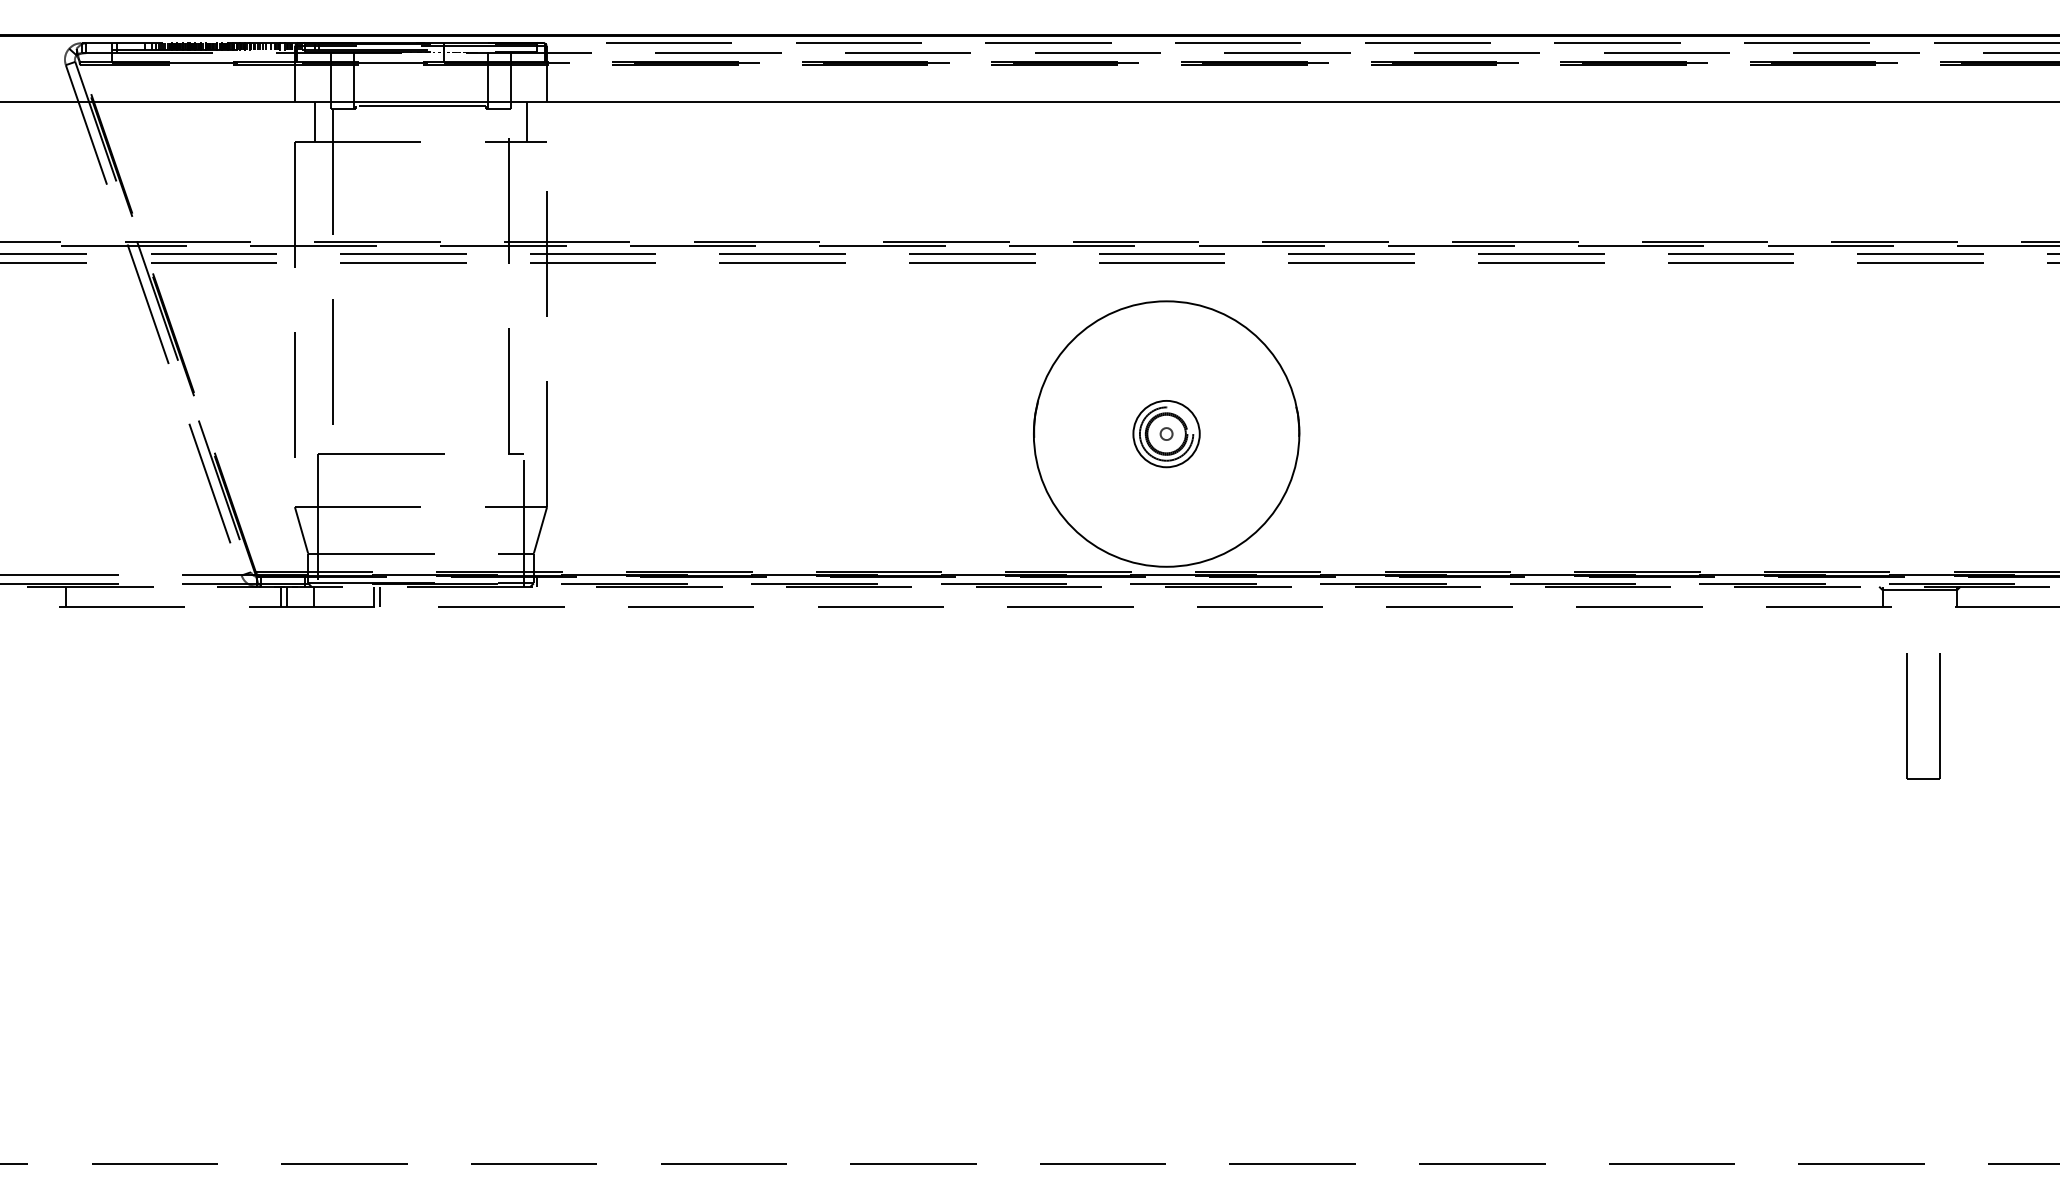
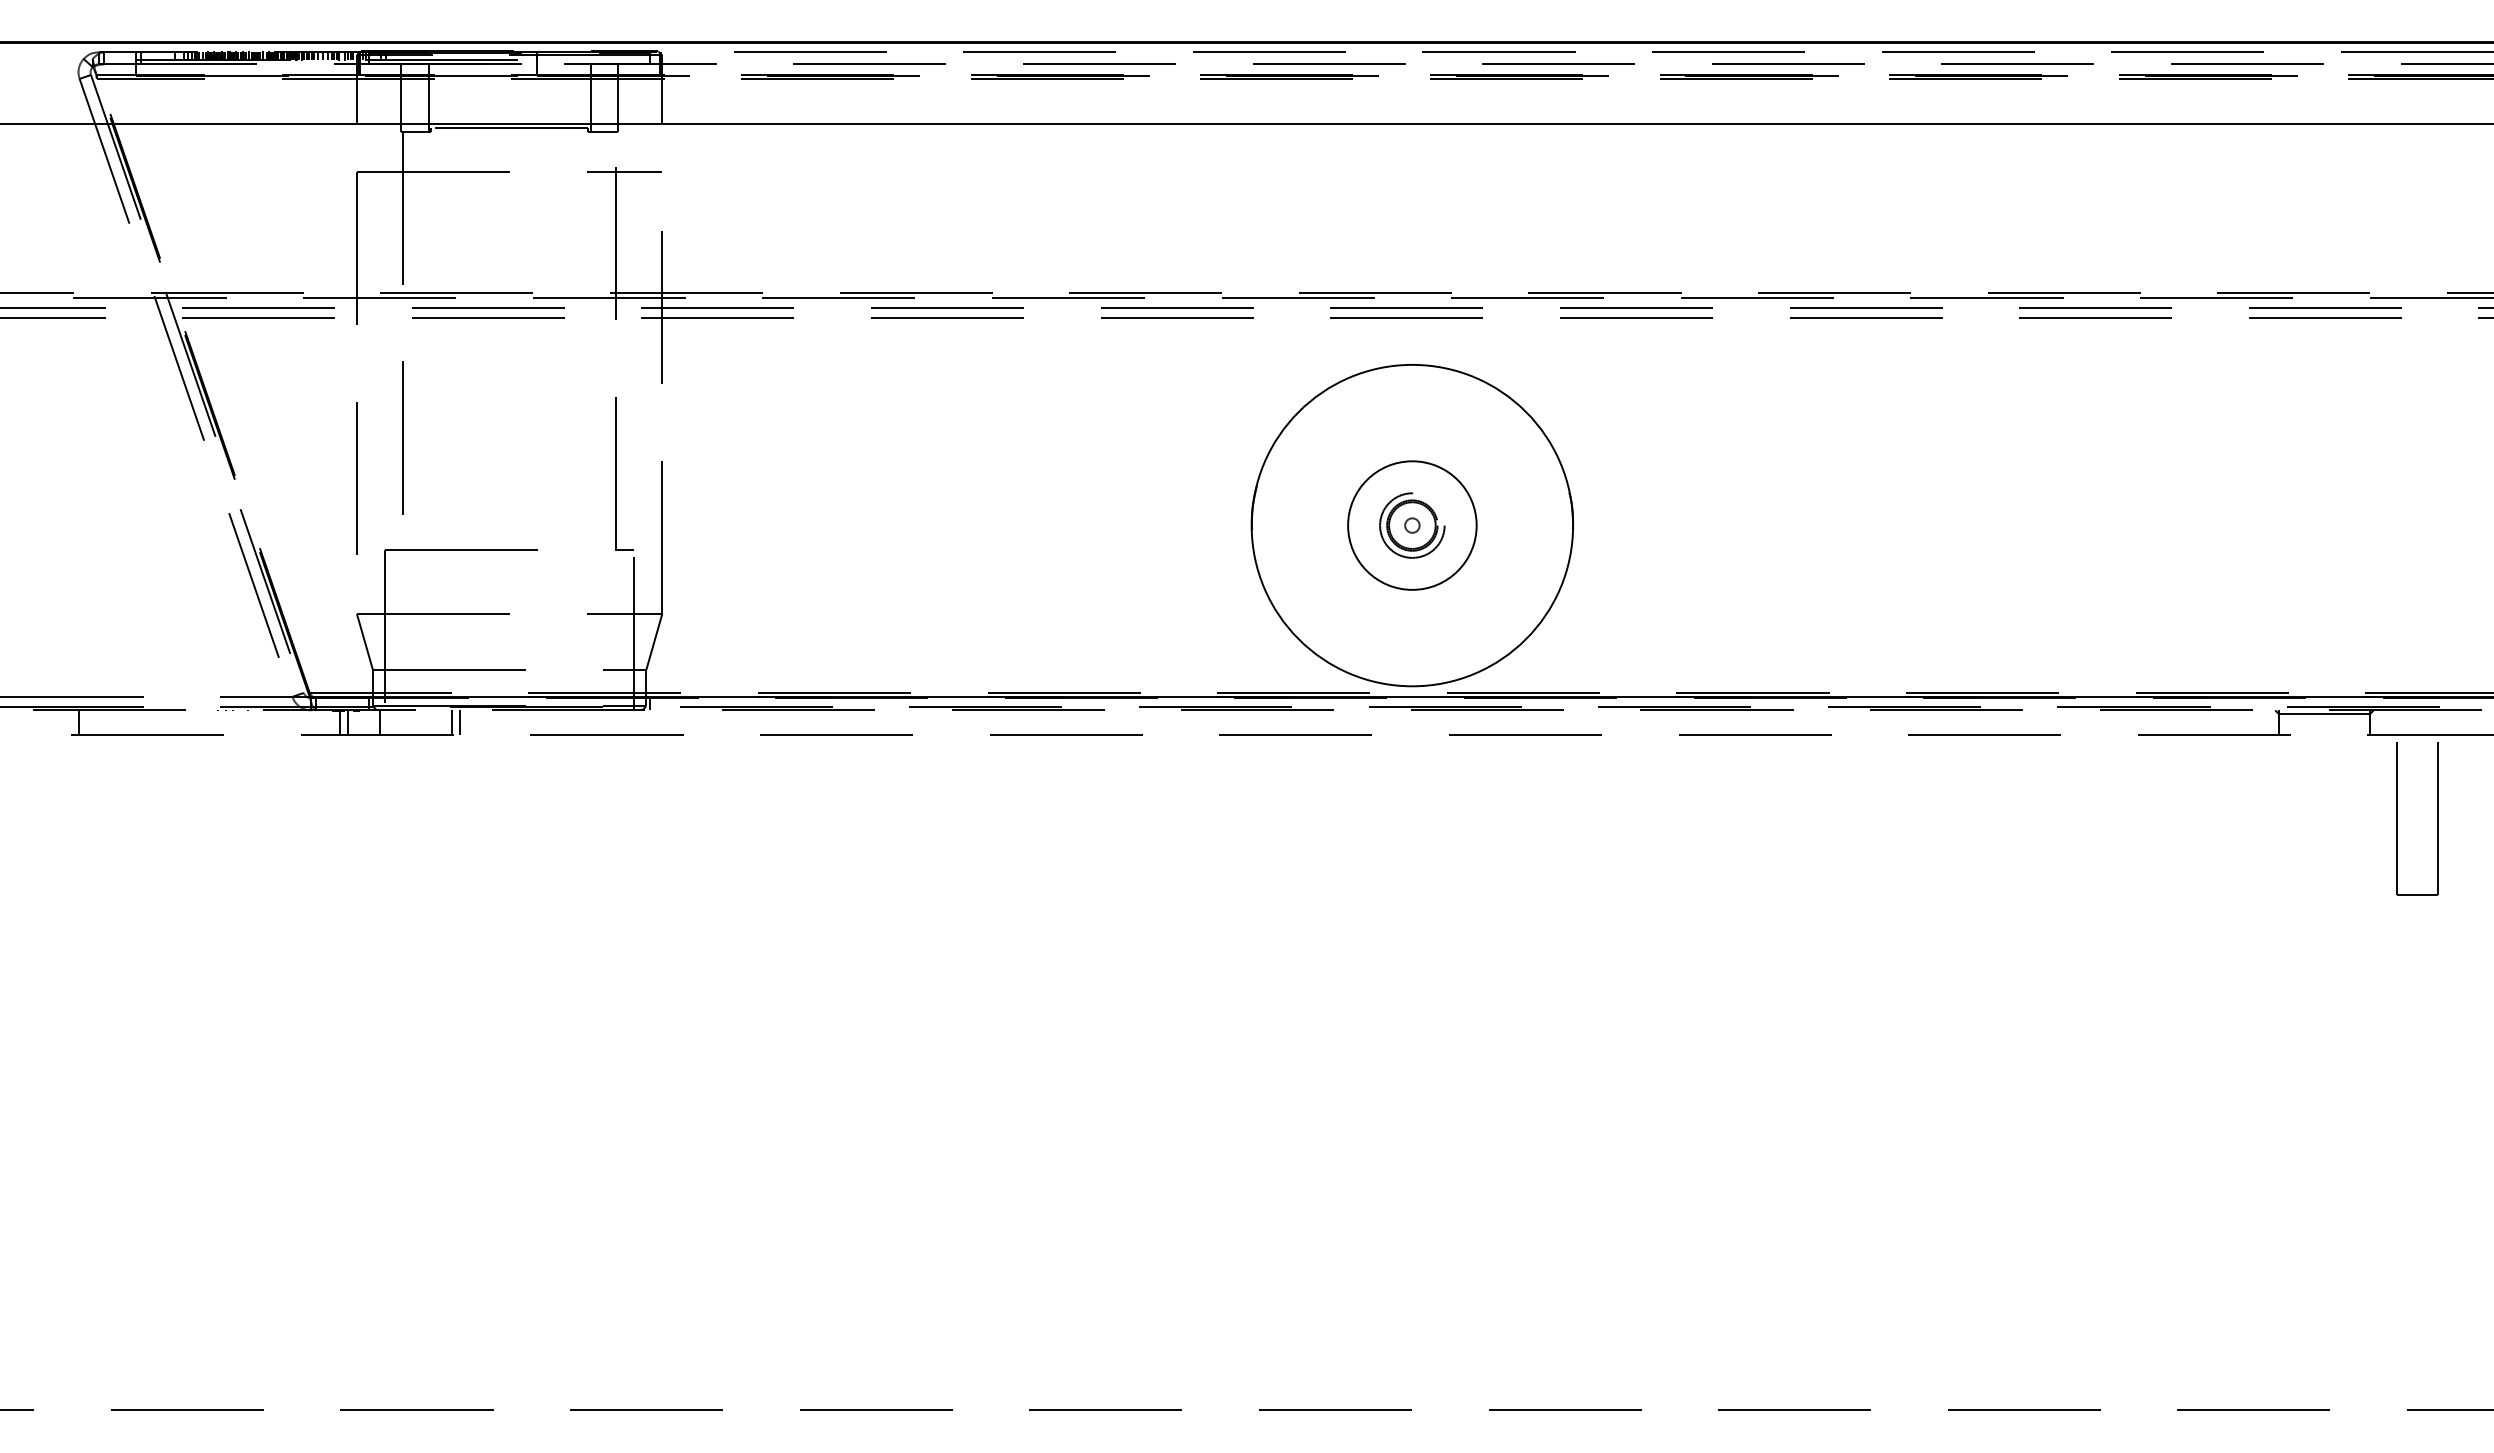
line: (315, 121) -> (381, 147), removed
line: (527, 121) -> (638, 147), removed
circle: (1166, 433) -> (1412, 525), size x1.6
part: (1906, 715) -> (2397, 818), moved

